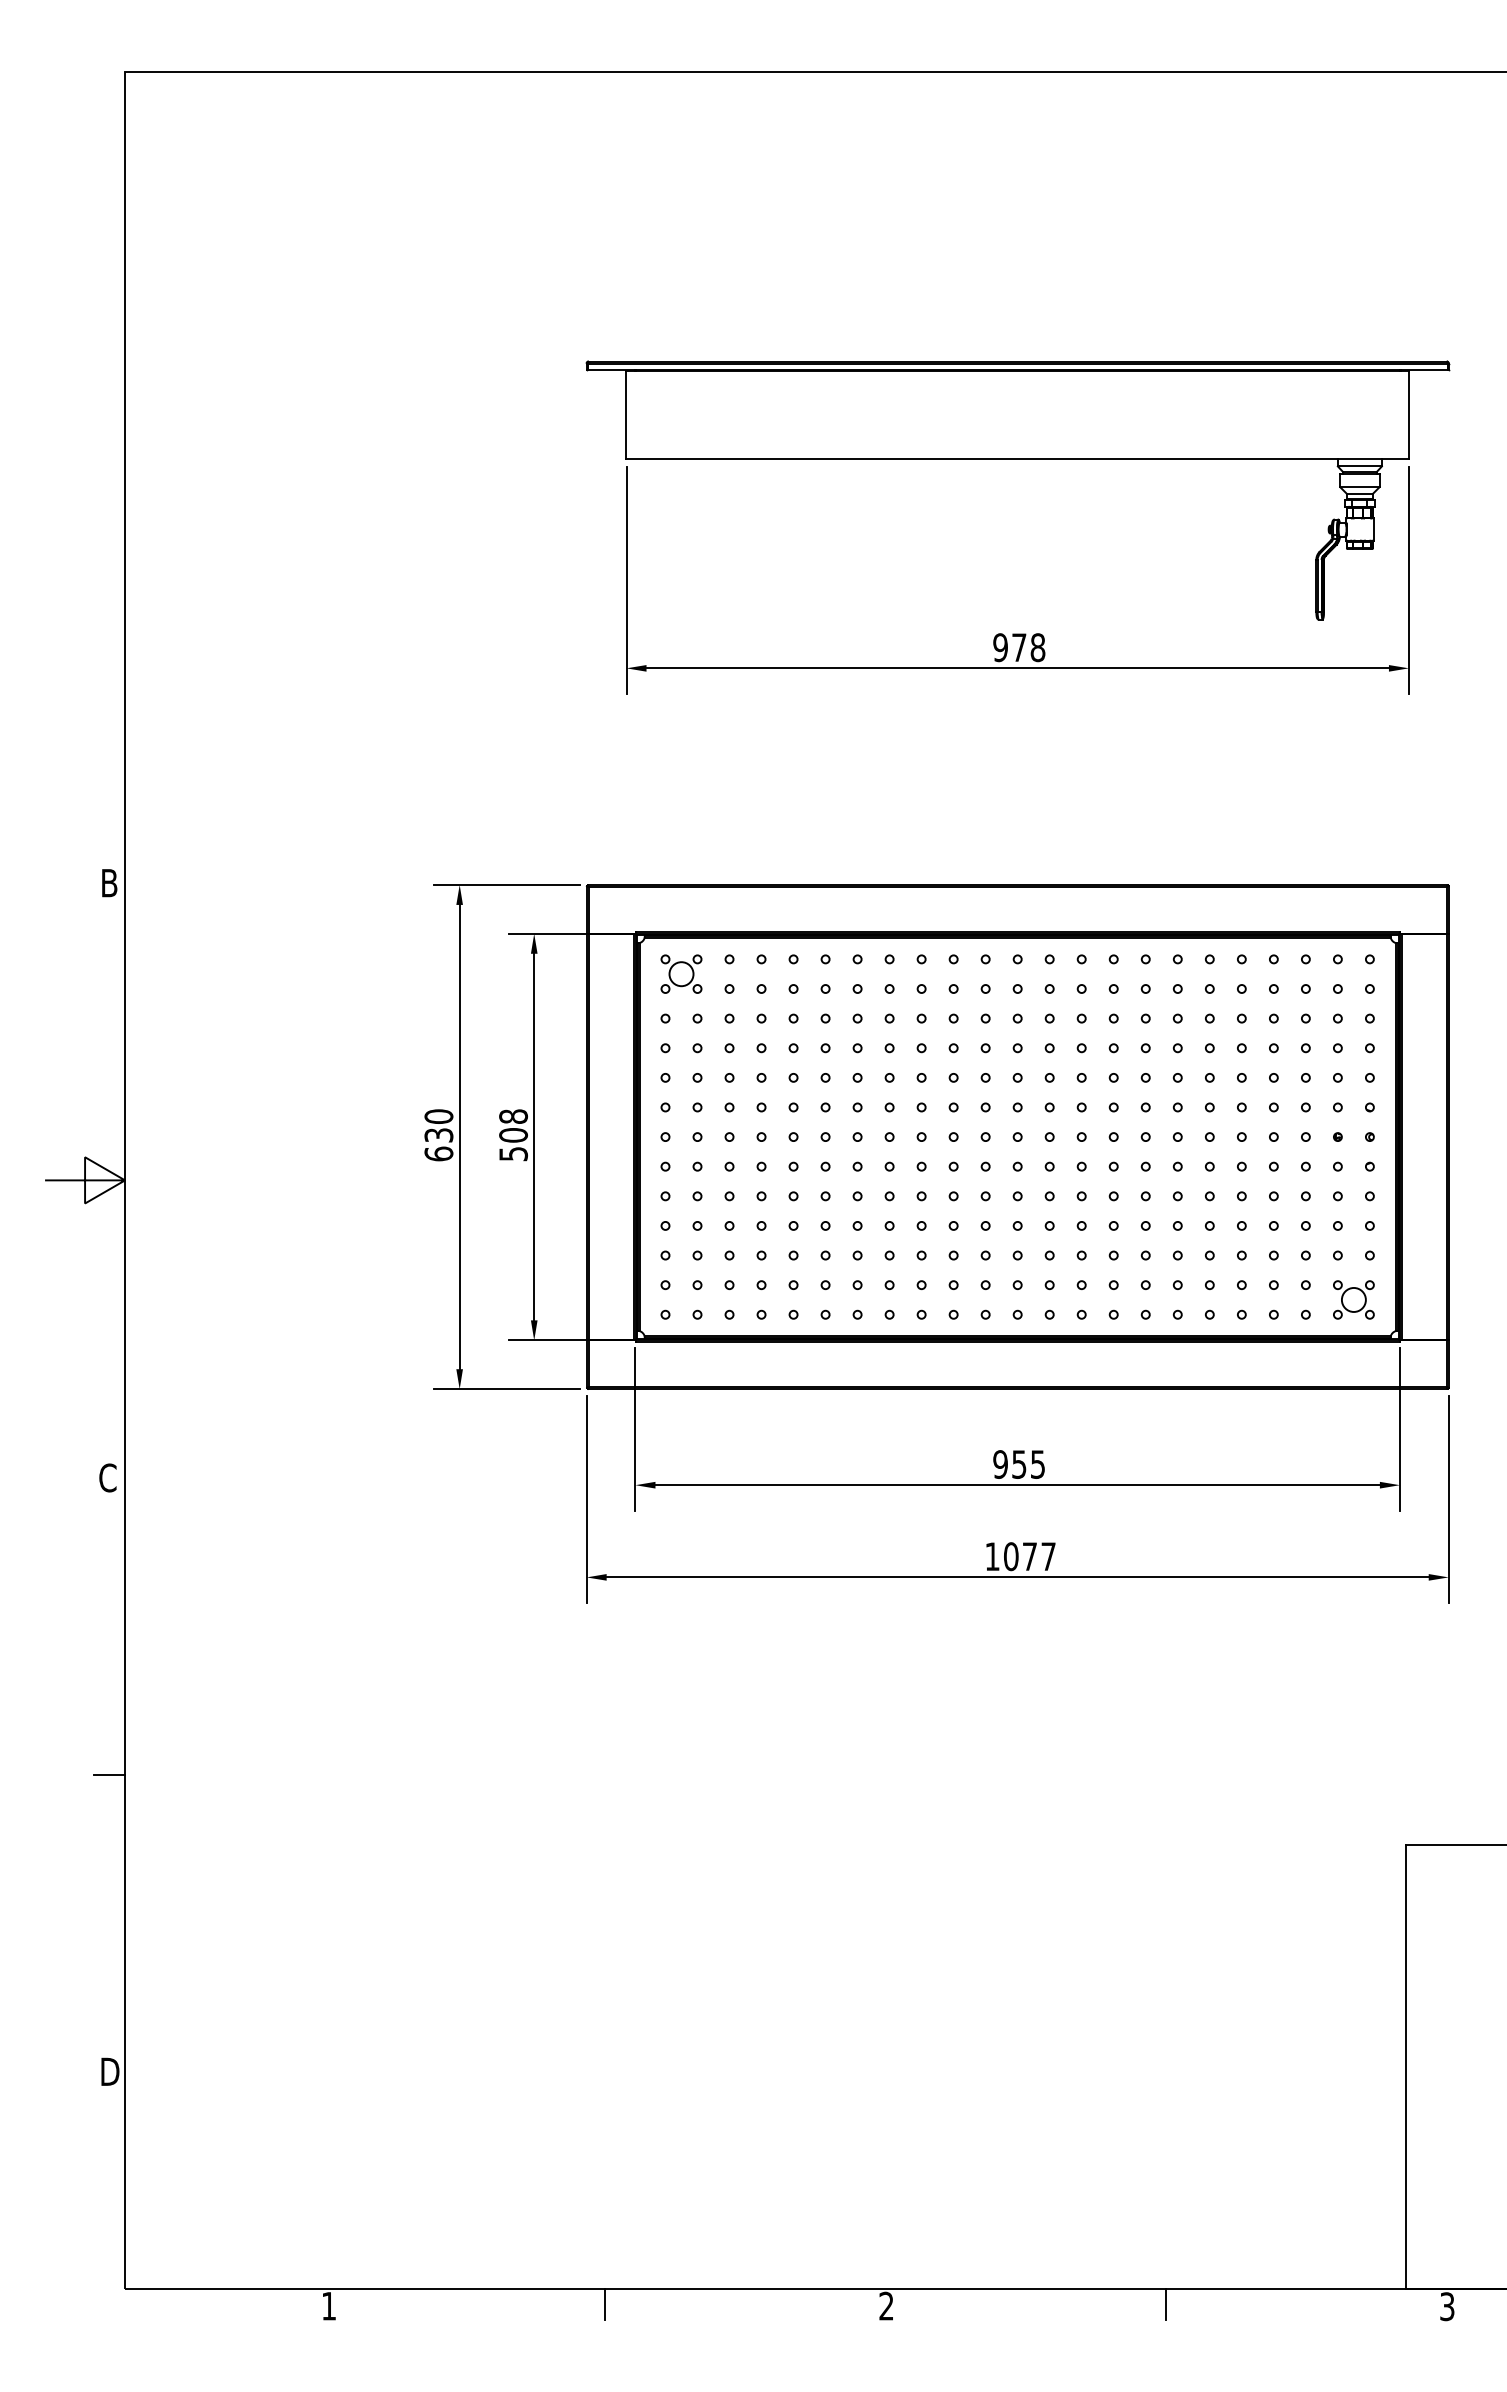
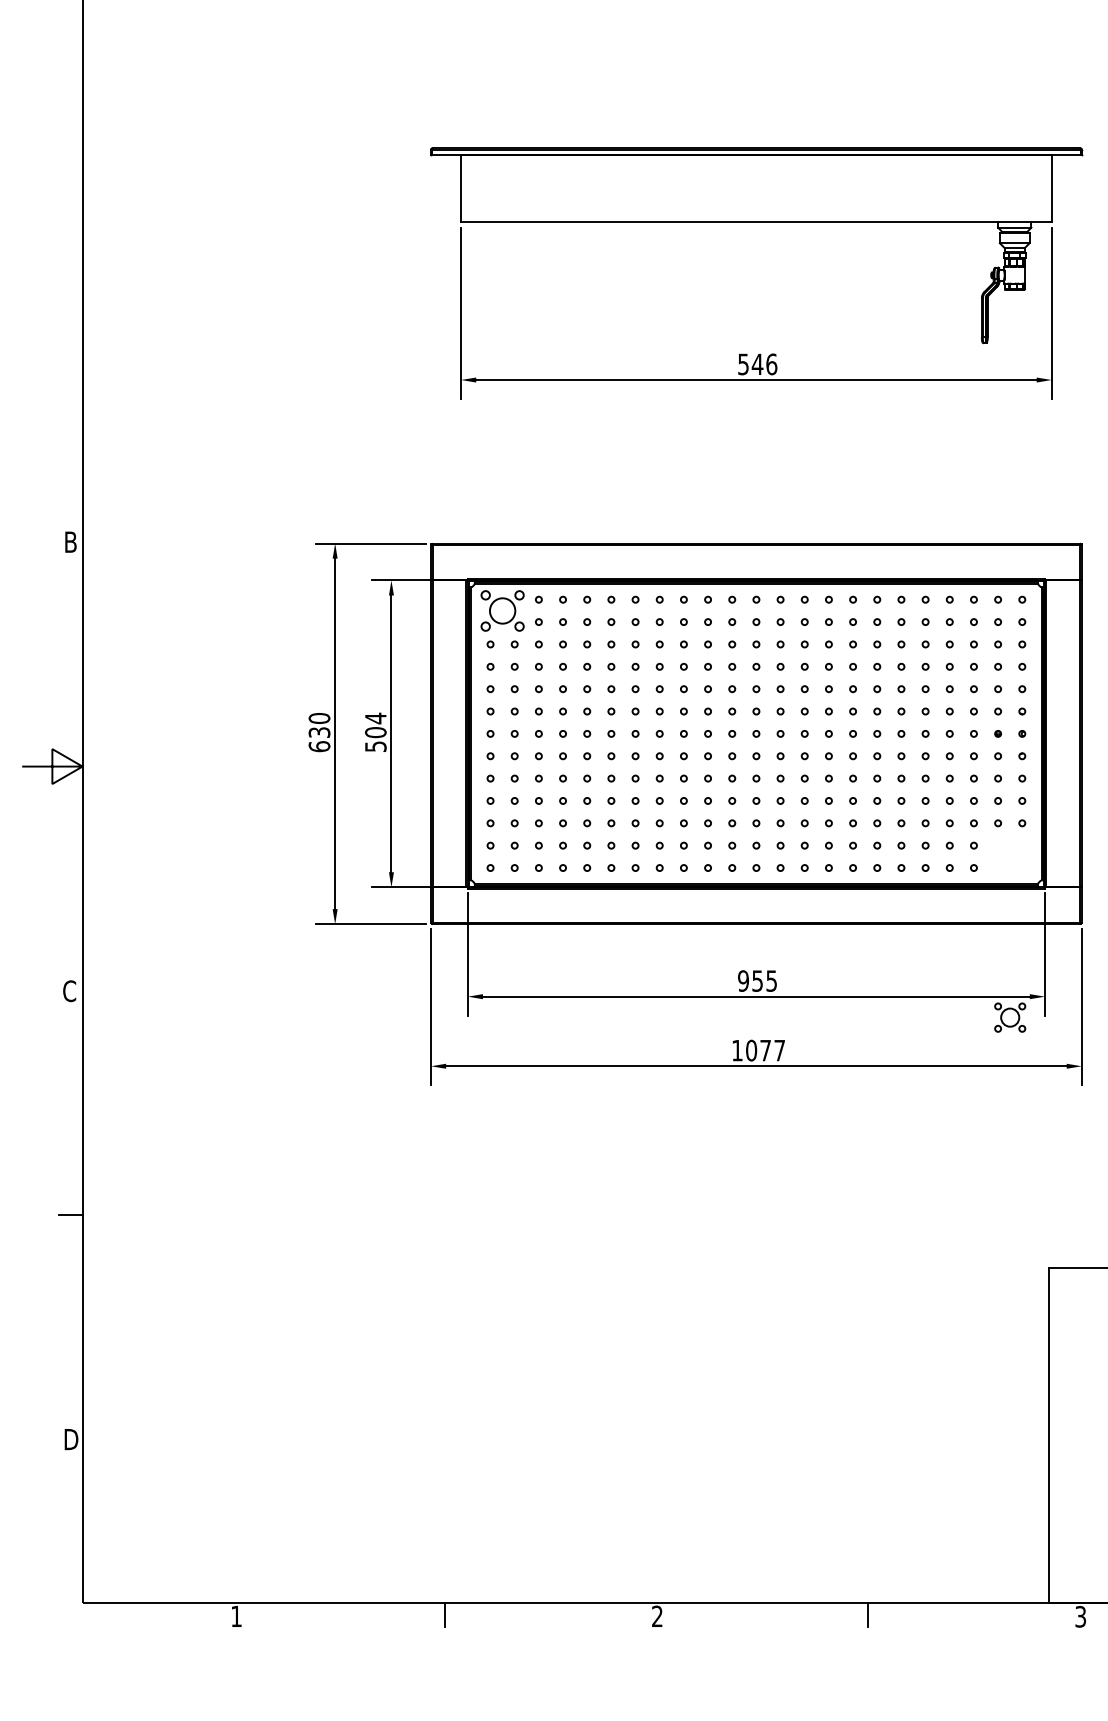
text: (1019, 647) -> (757, 364), 978 -> 546
part: (681, 973) -> (502, 610), size x1.4
text: (513, 1116) -> (375, 718), 508 -> 504
part: (1353, 1299) -> (1009, 1017), moved

